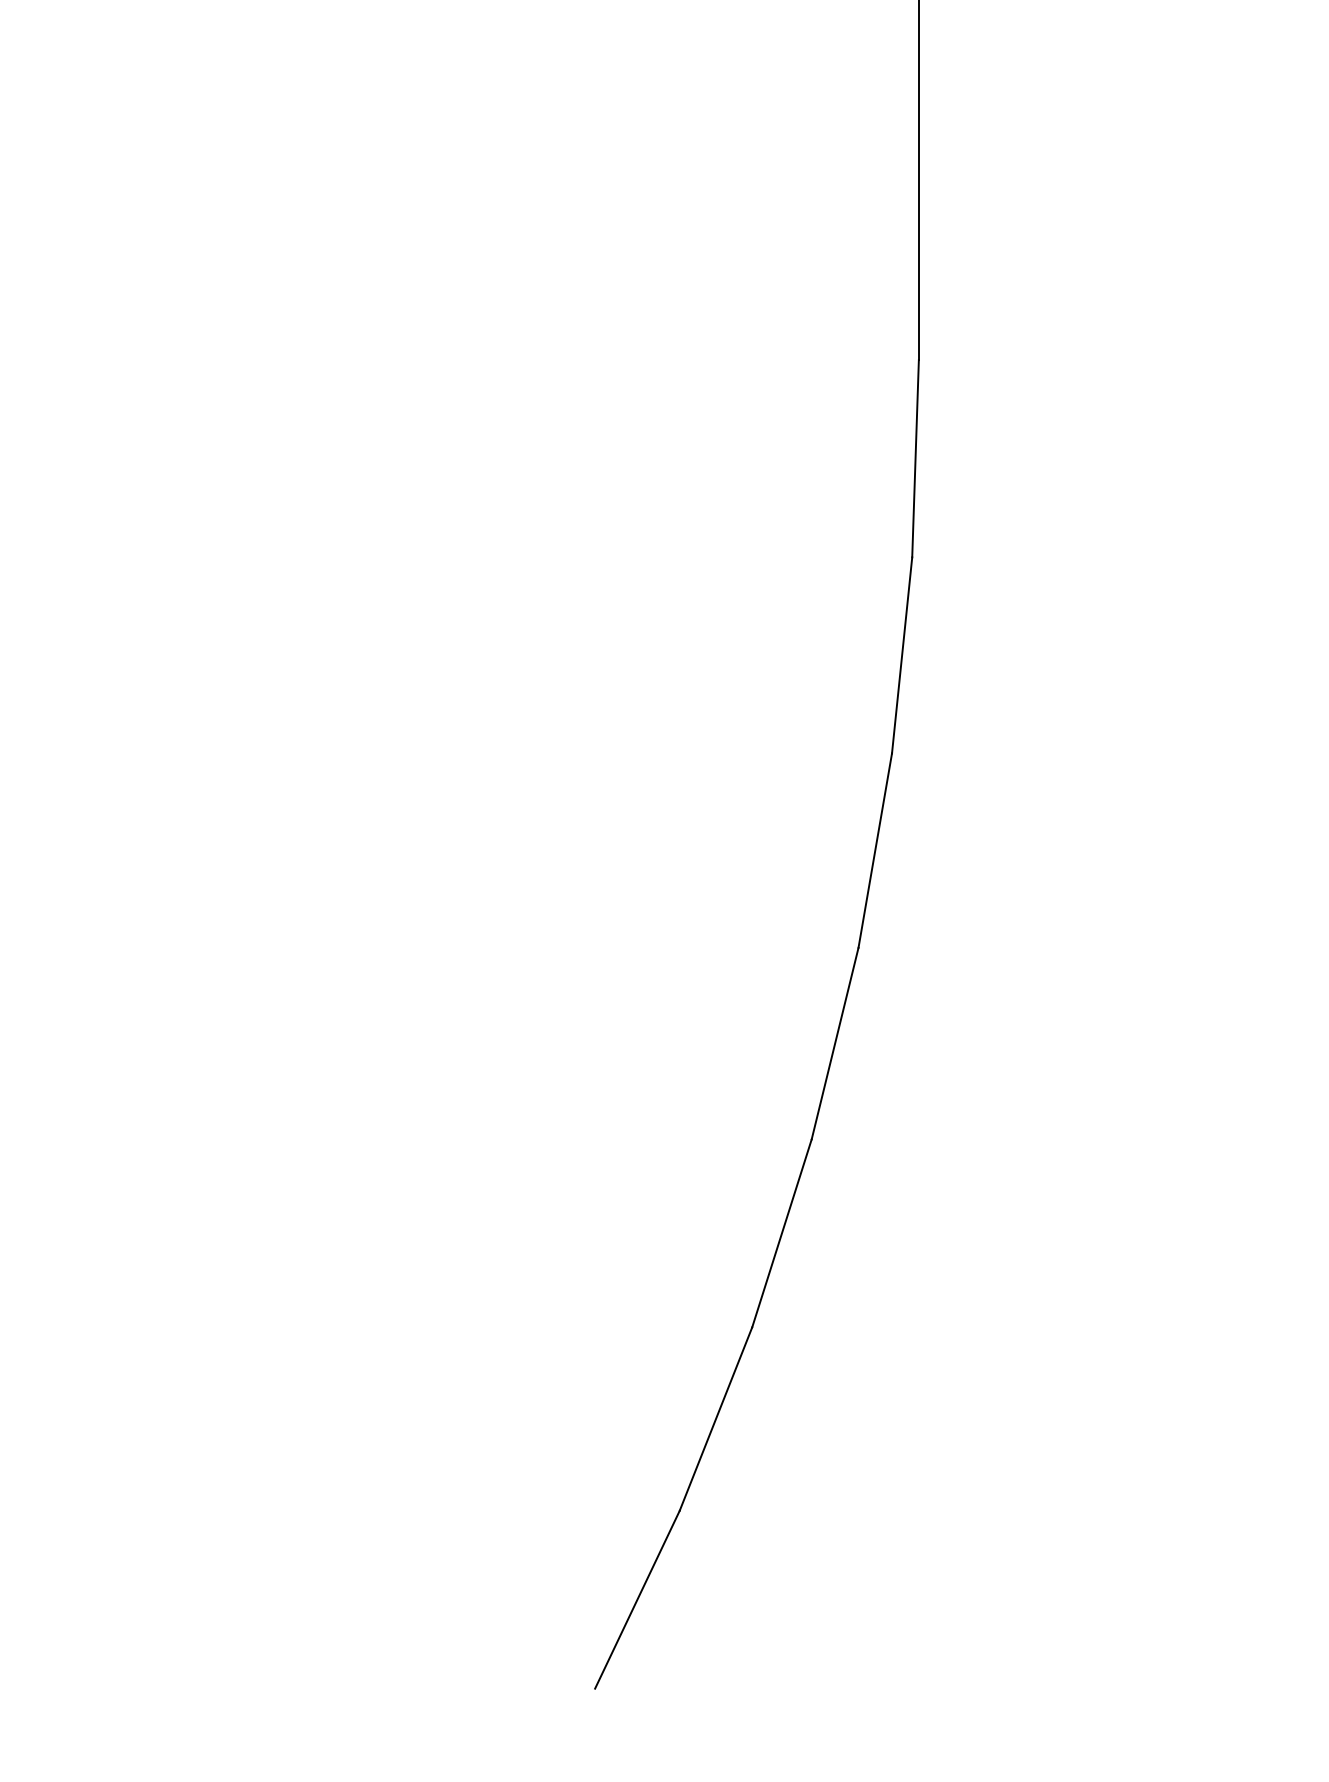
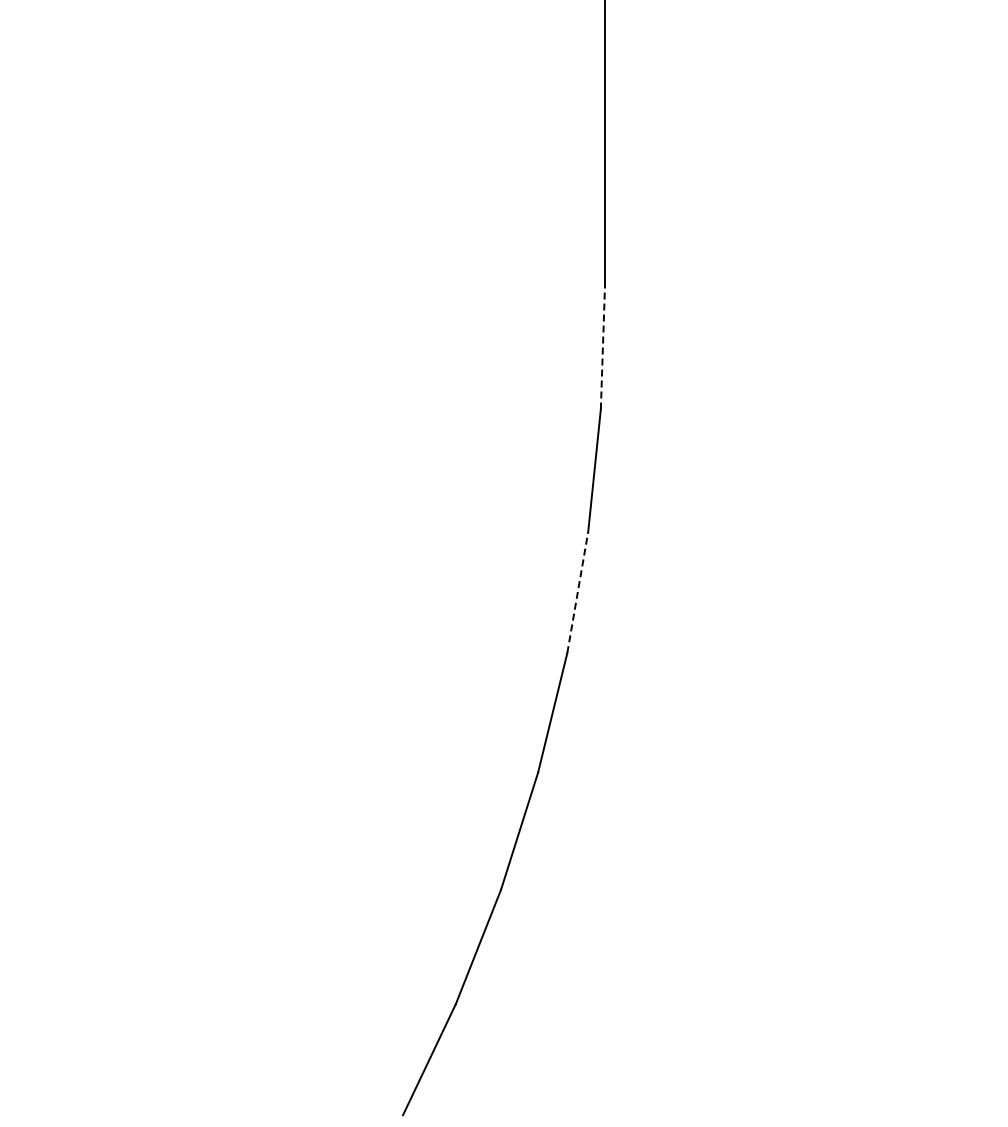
line: (914, 458) -> (602, 347), solid -> dashed
line: (874, 850) -> (577, 592), solid -> dashed

